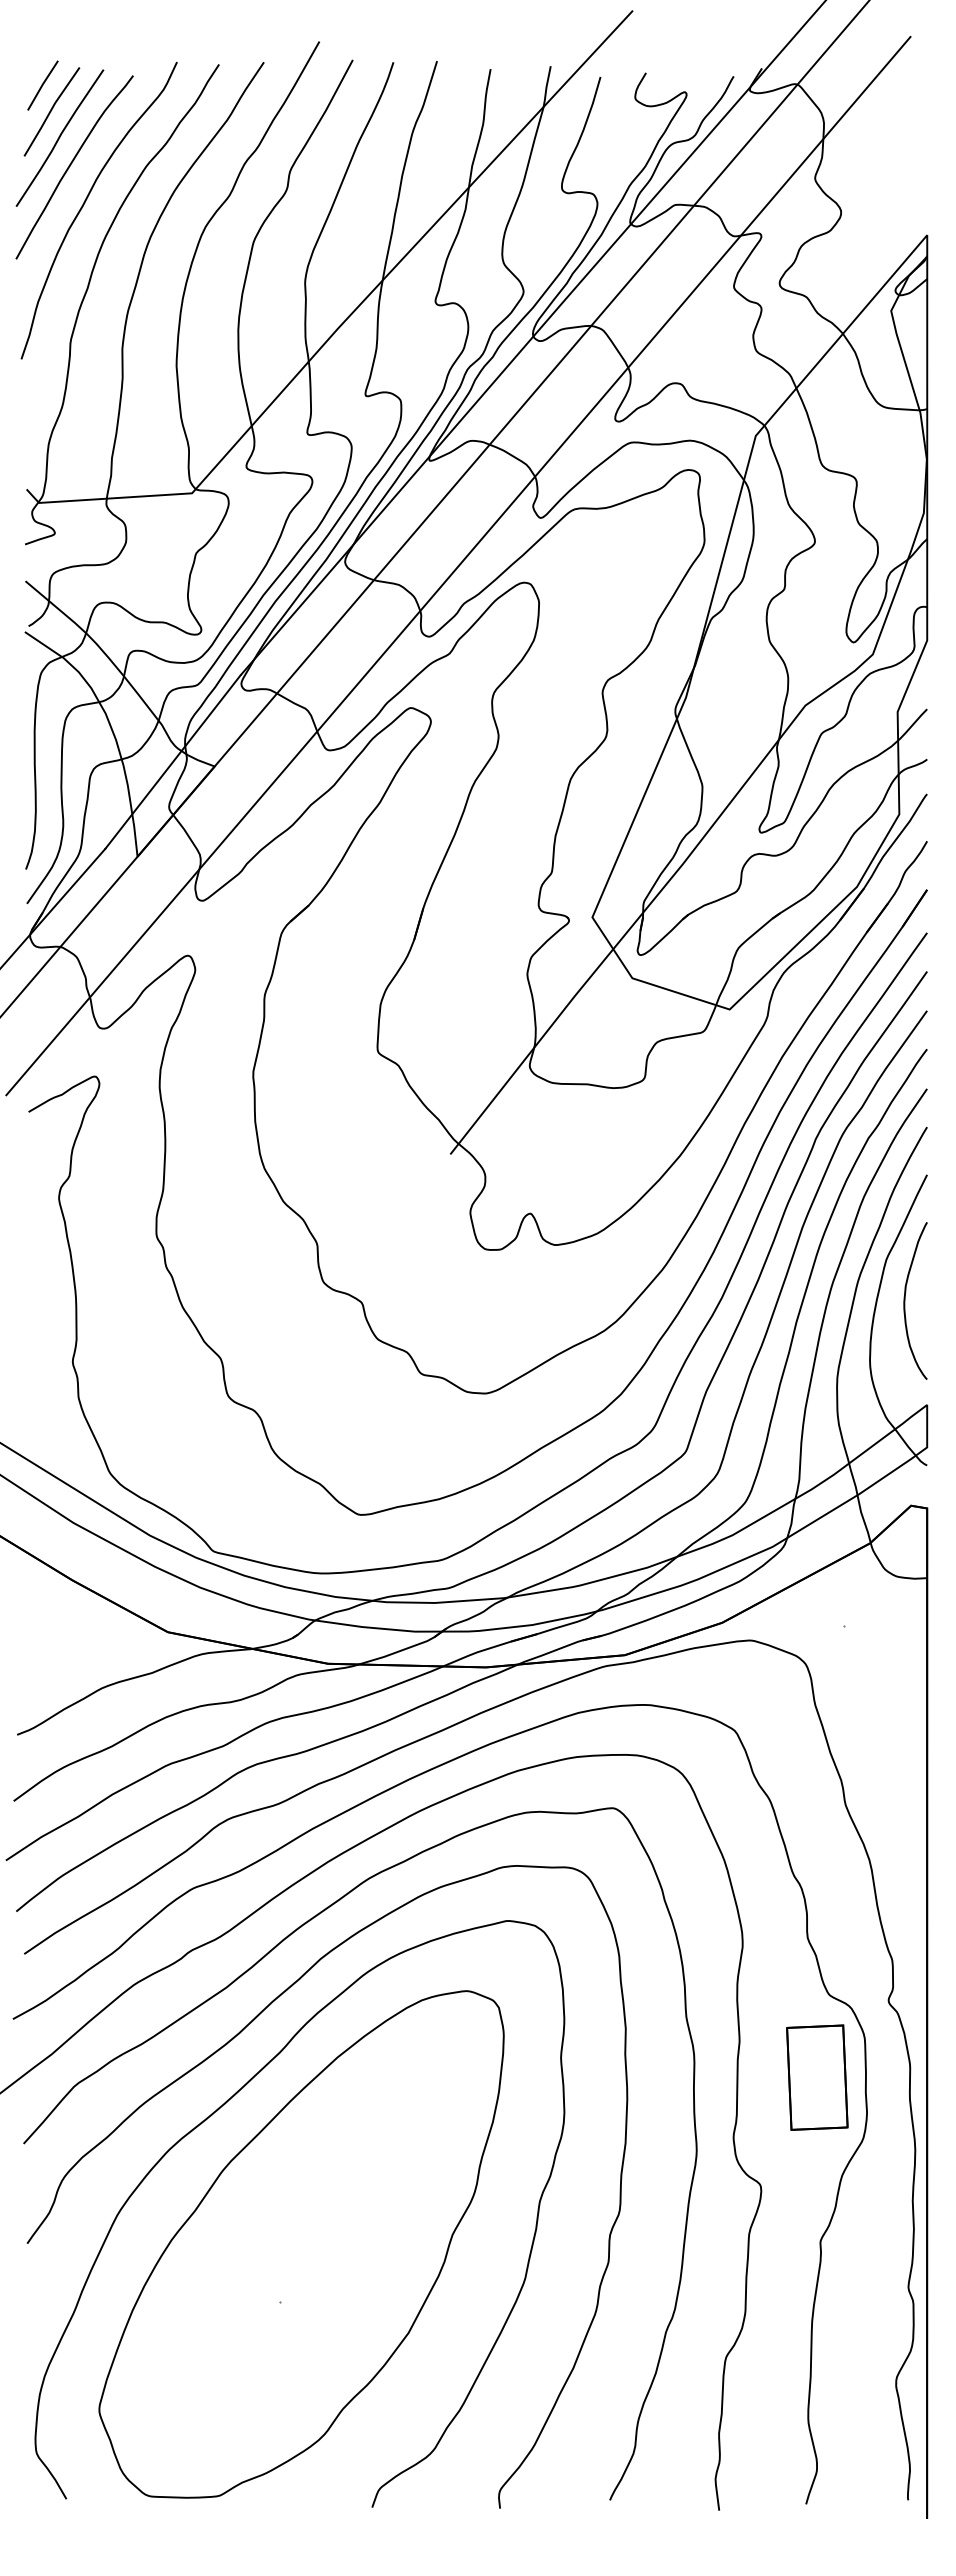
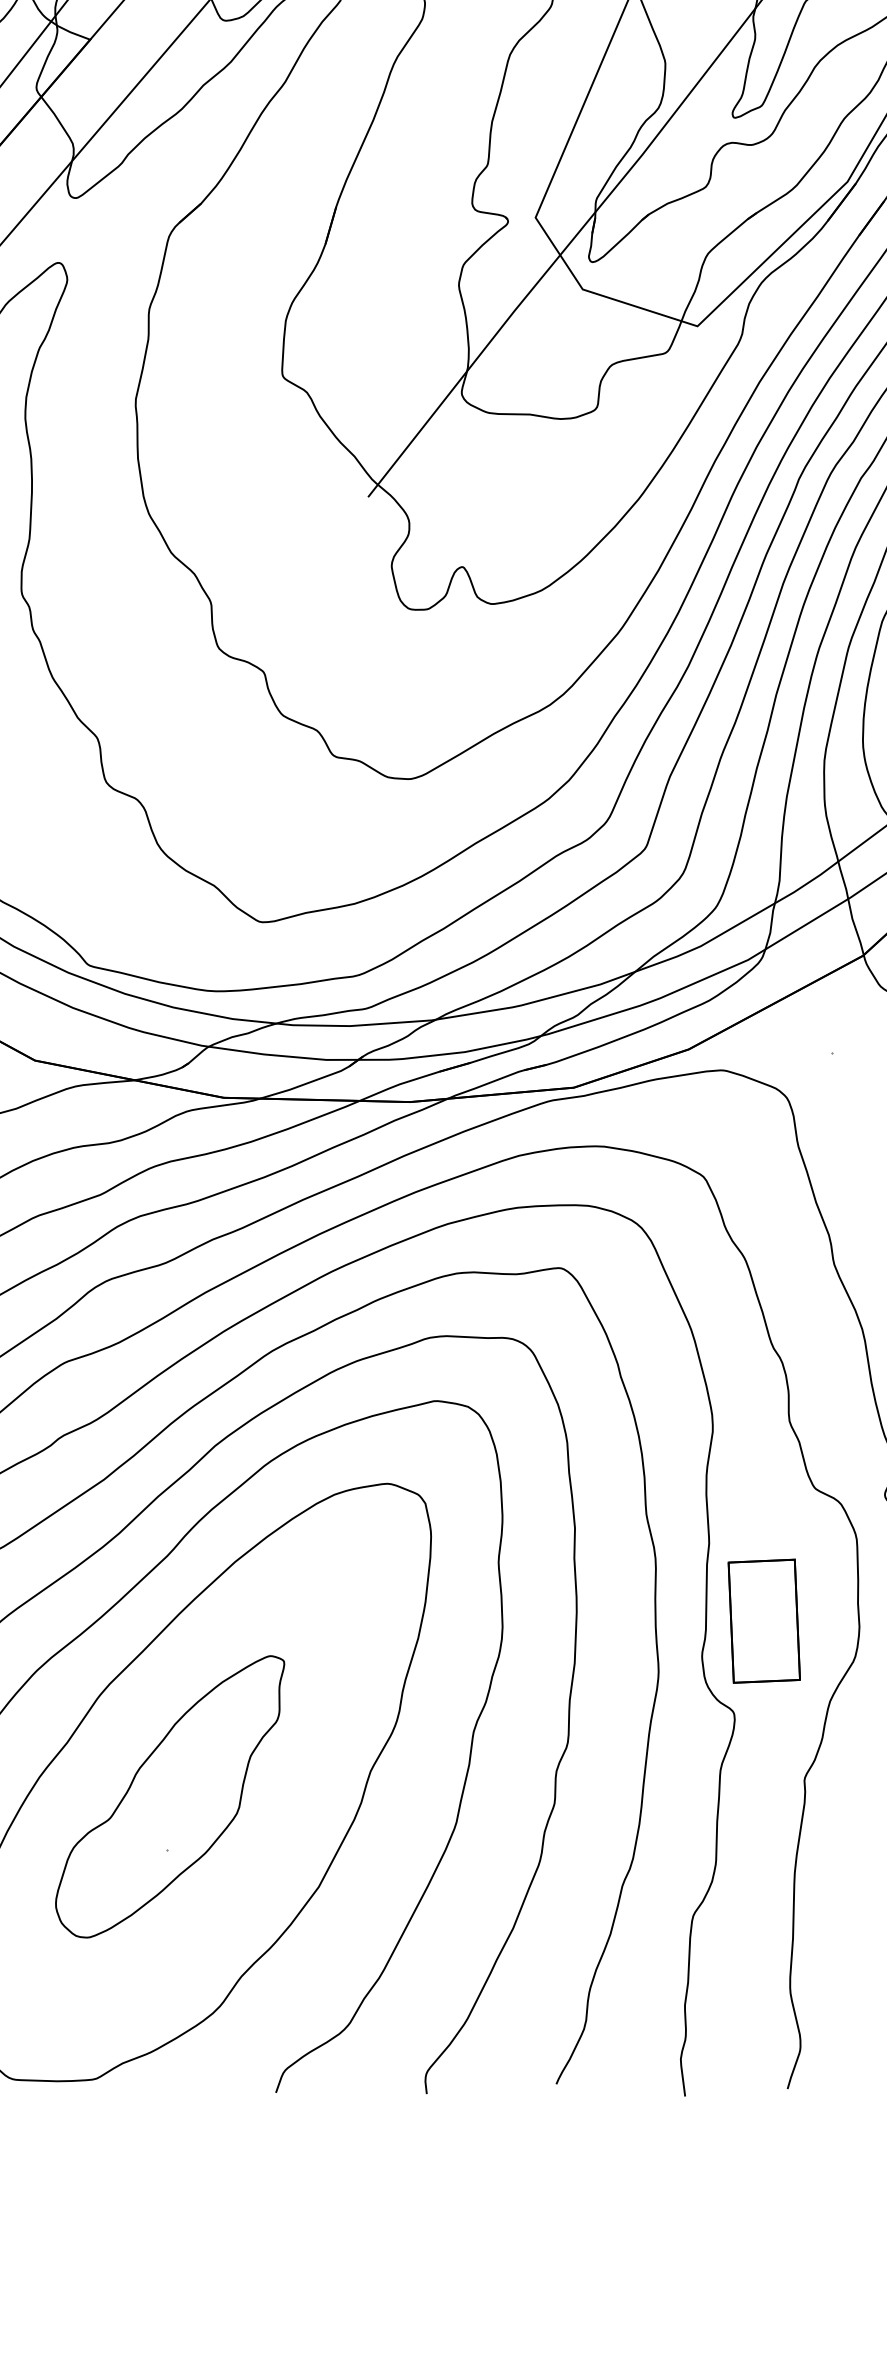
part: (817, 2077) -> (764, 1621), moved
part: (282, 2256) -> (170, 1796), added

